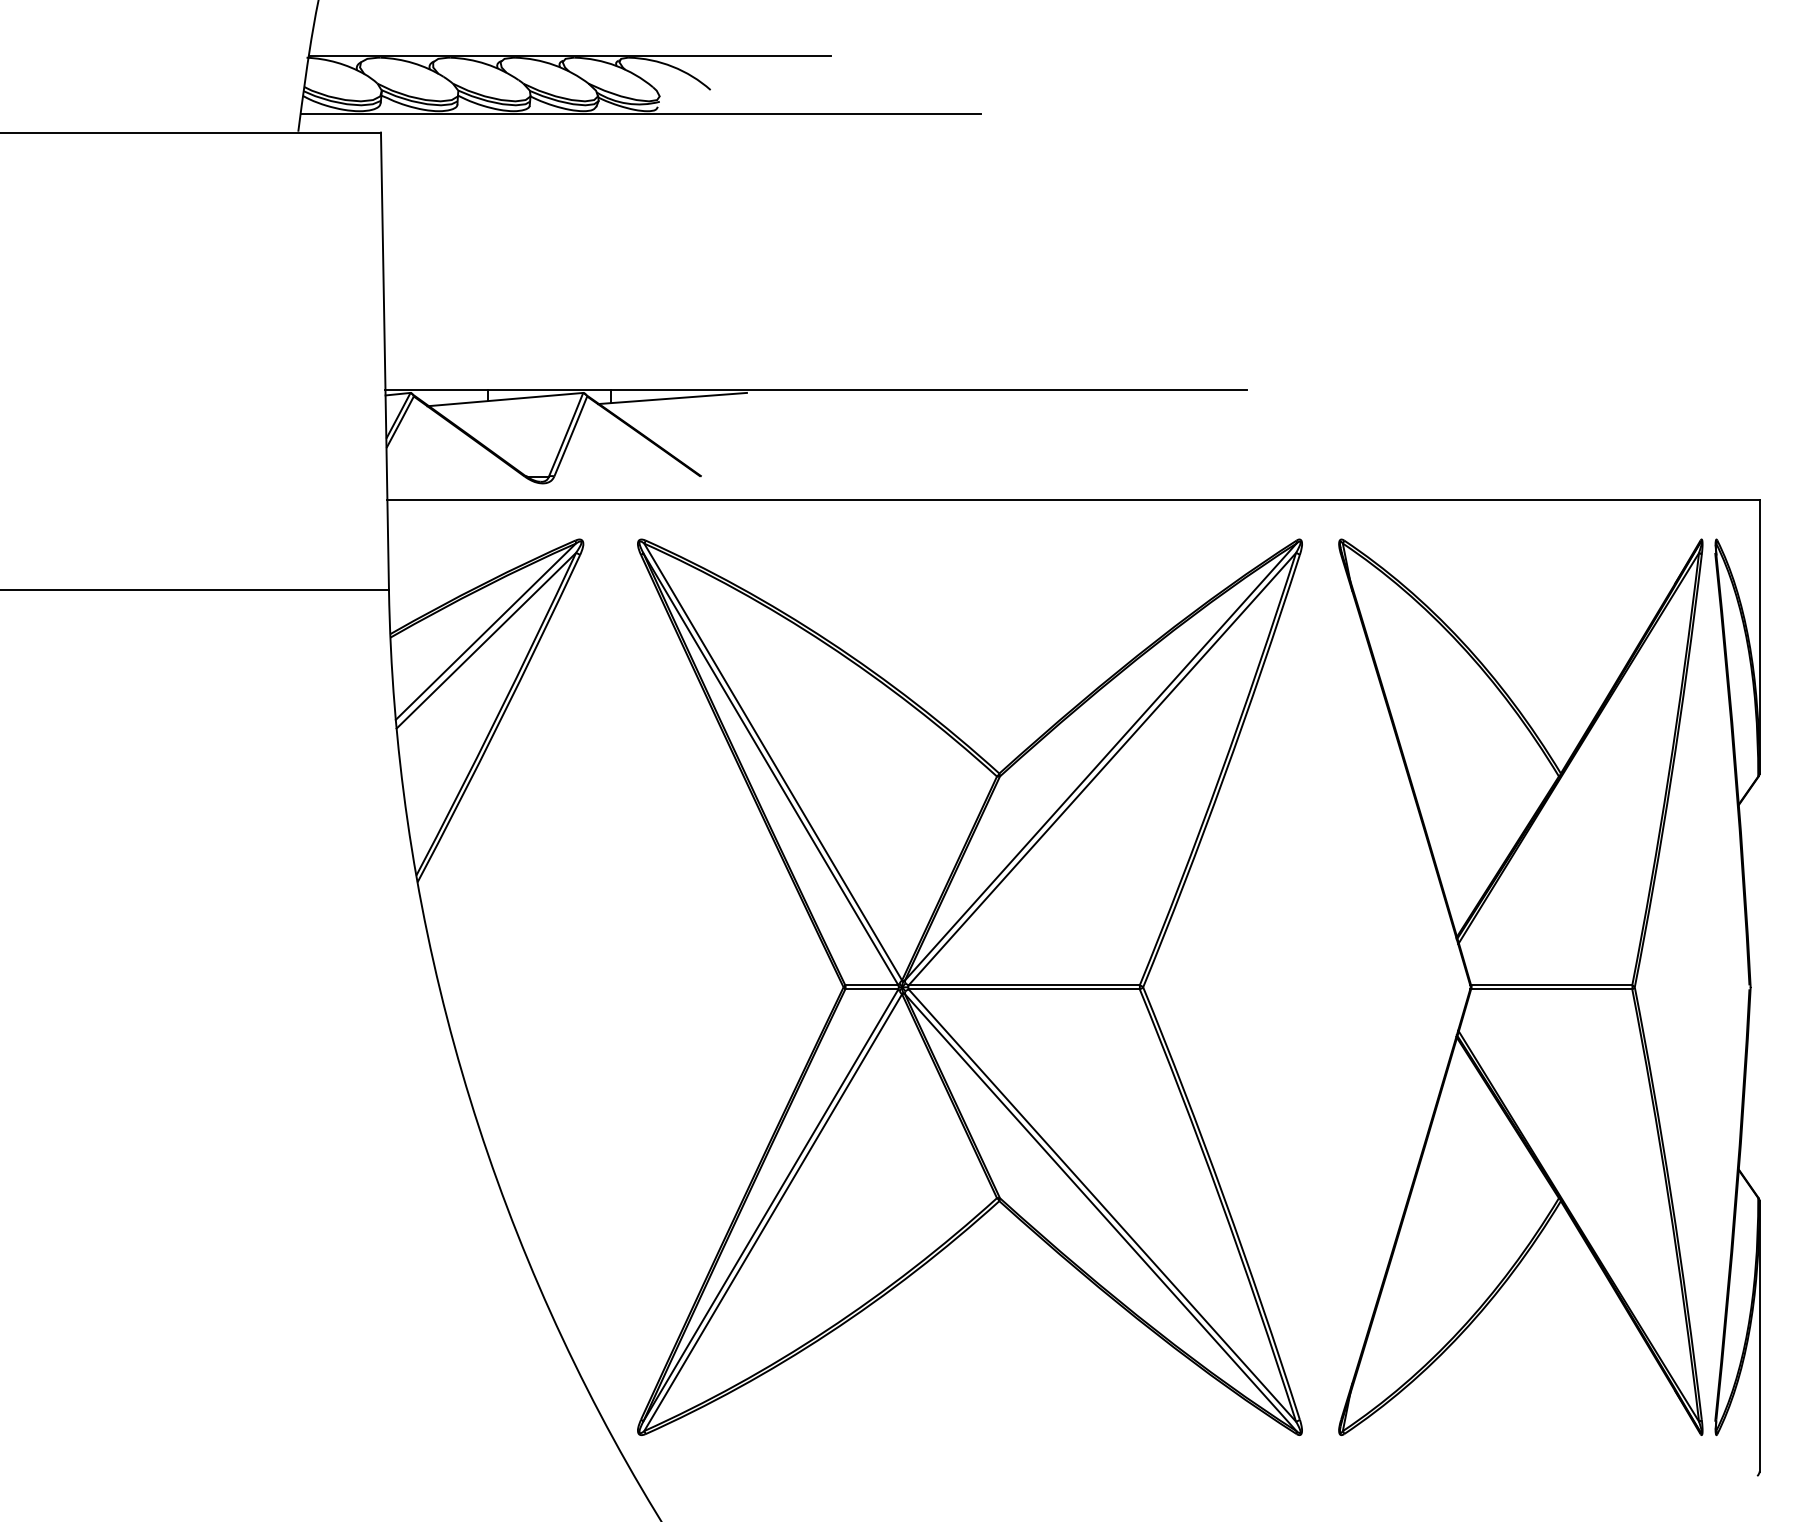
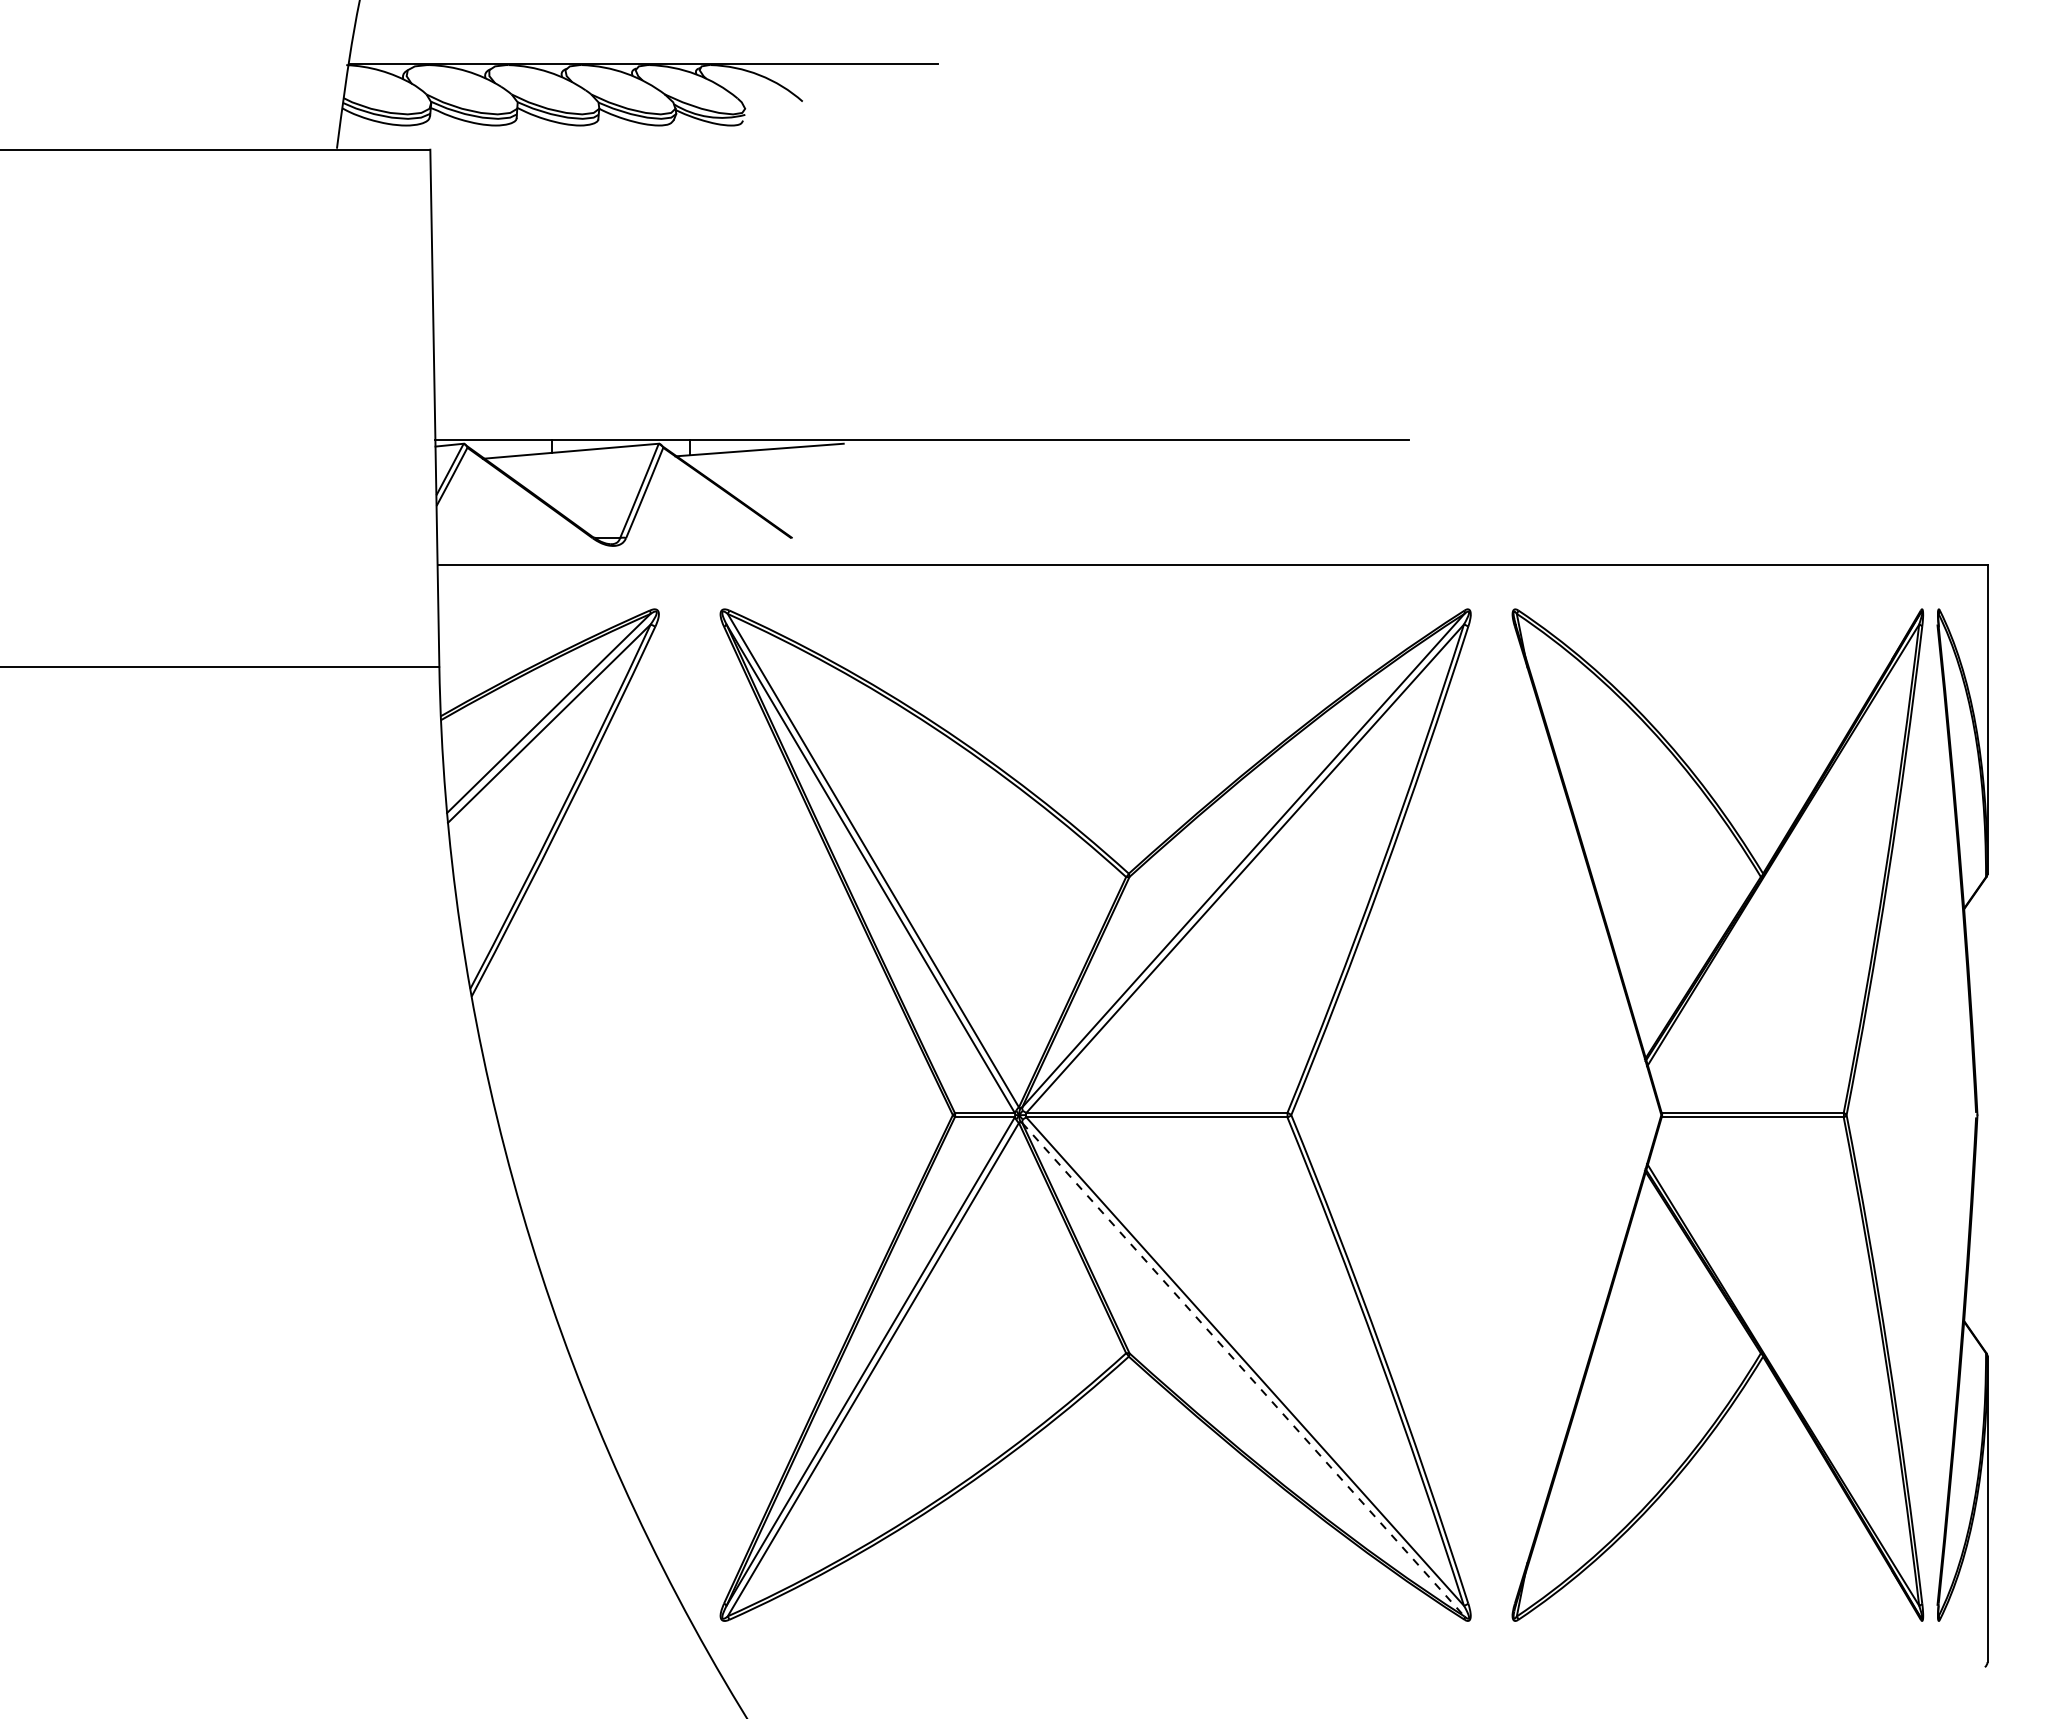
line: (640, 113) -> (723, 128), removed
line: (1100, 1213) -> (1243, 1370), solid -> dashed

